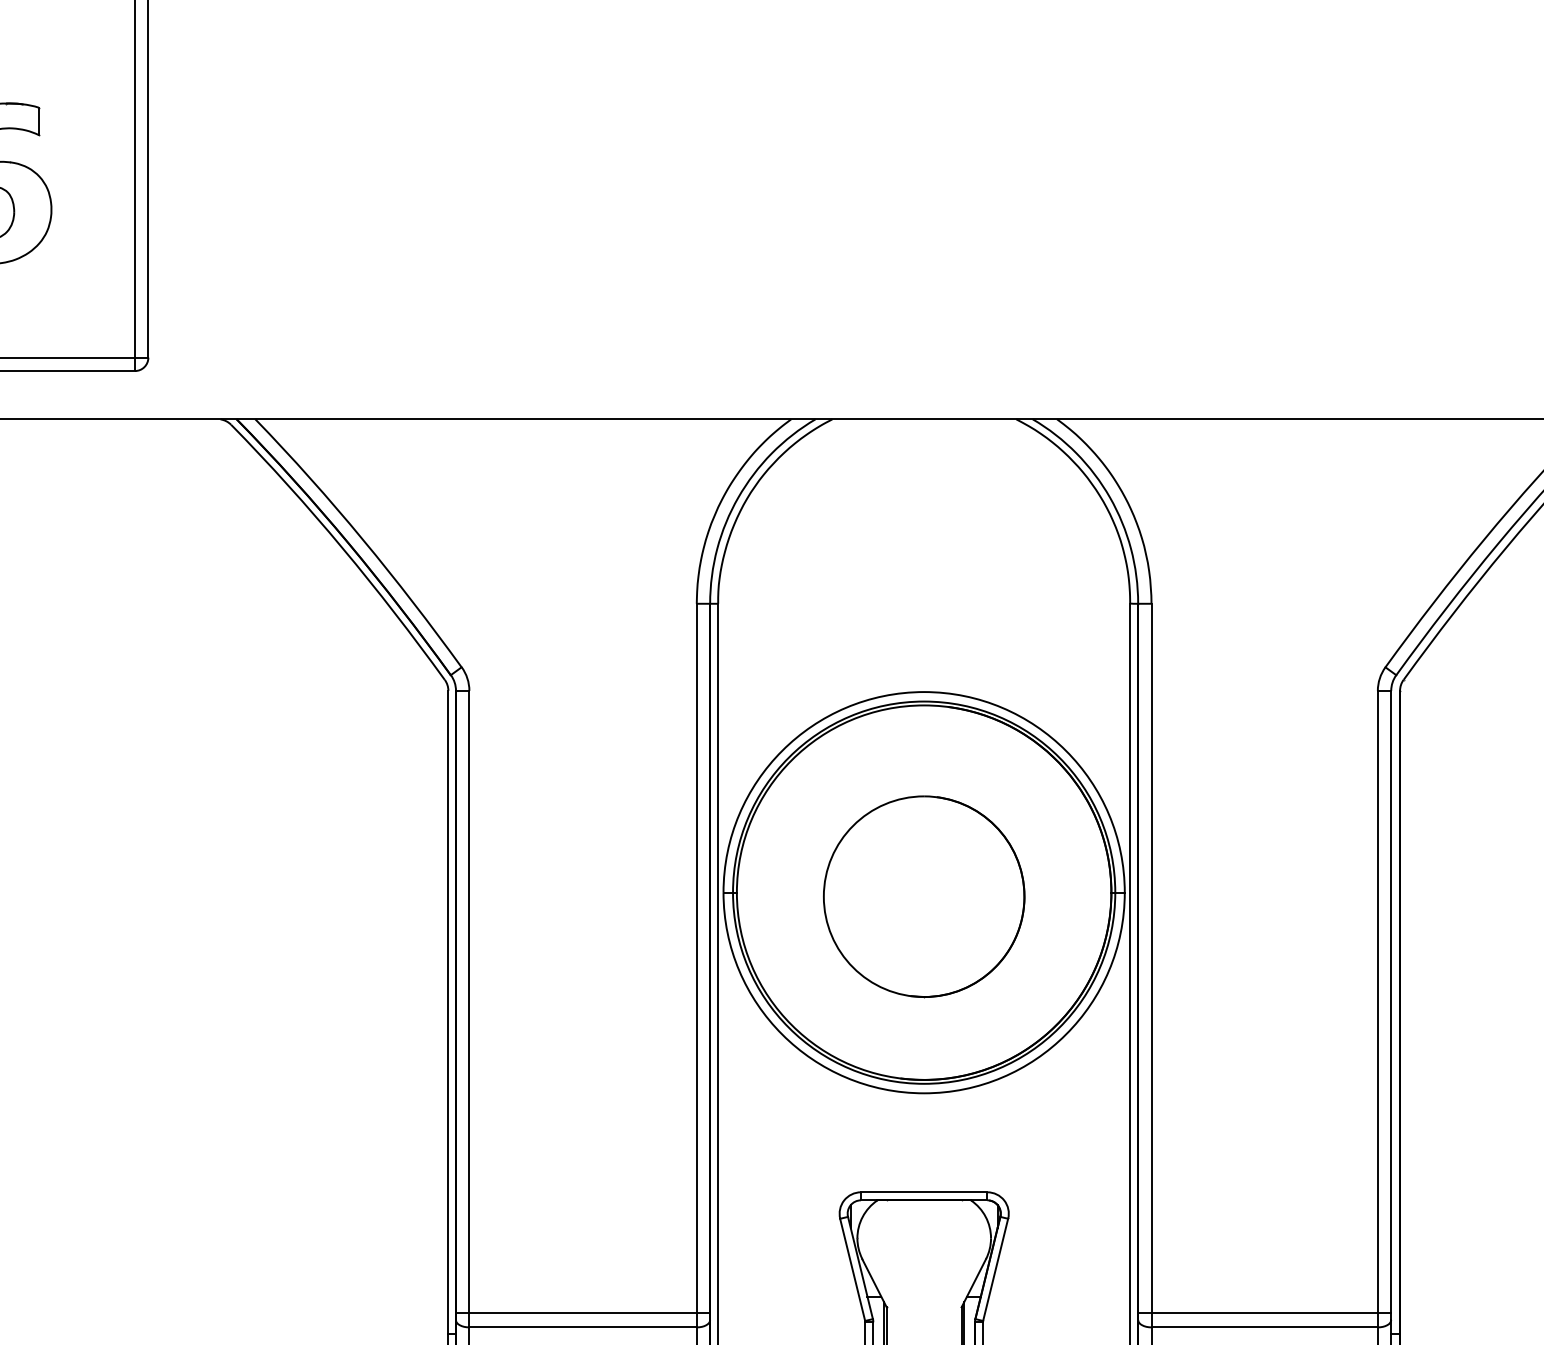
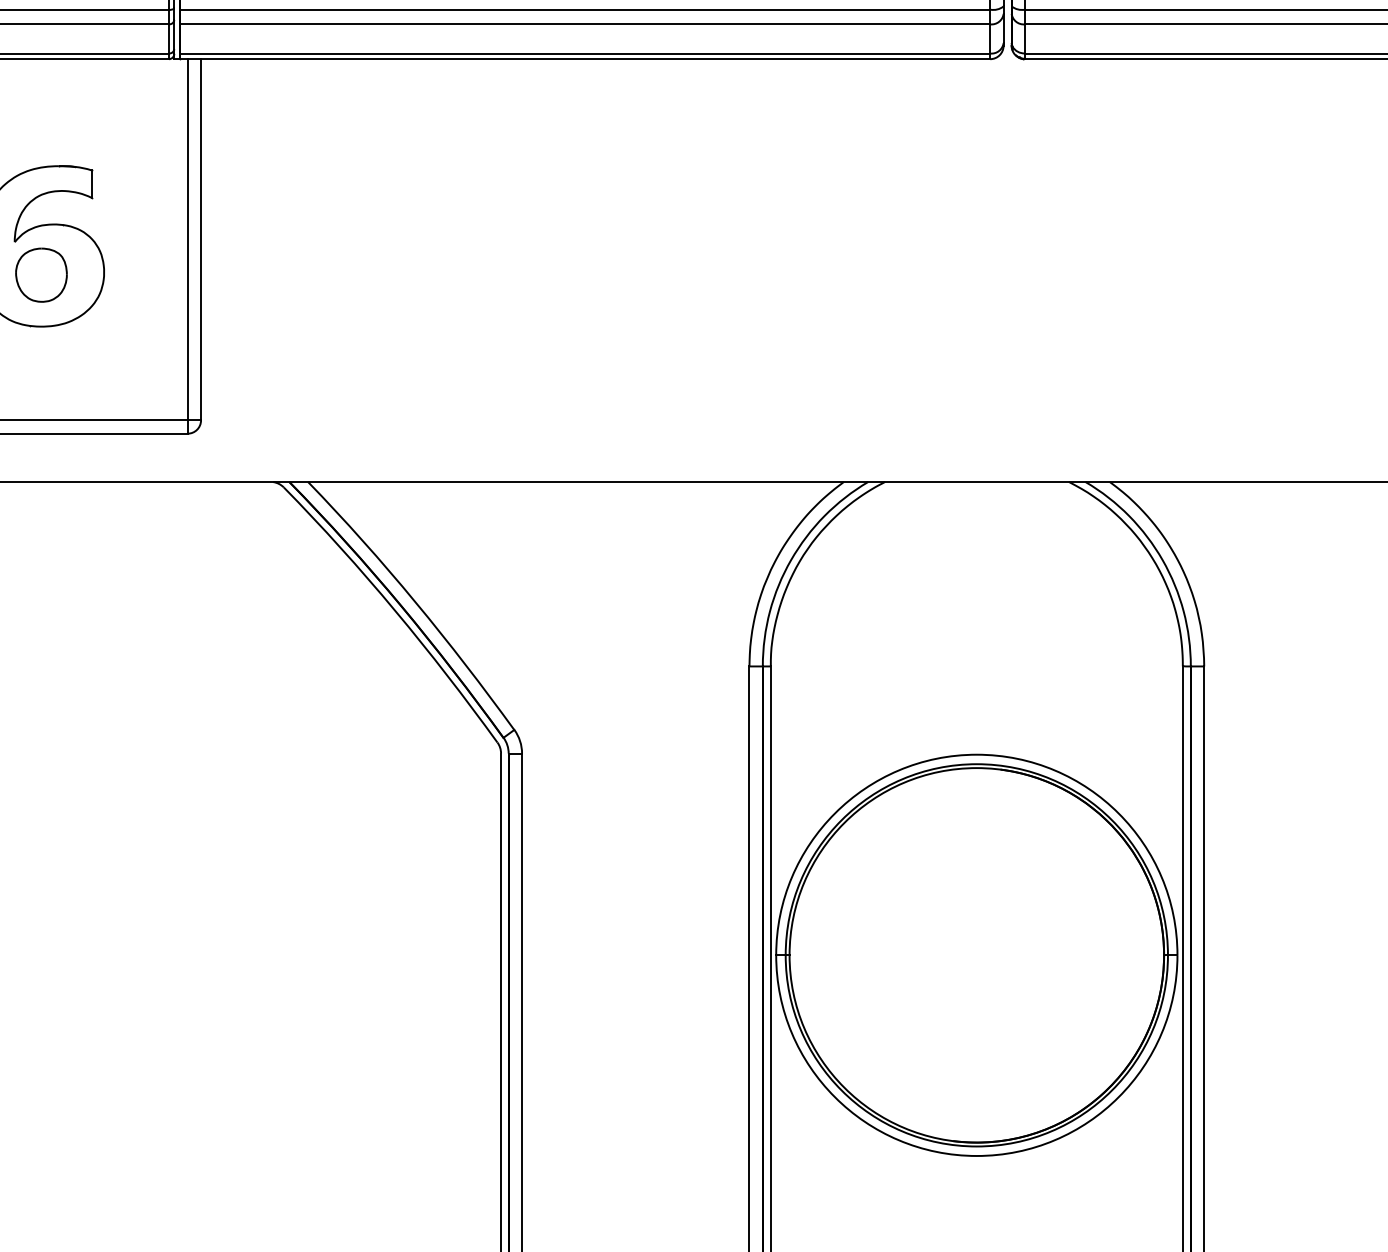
part: (924, 896) -> (977, 959), removed

